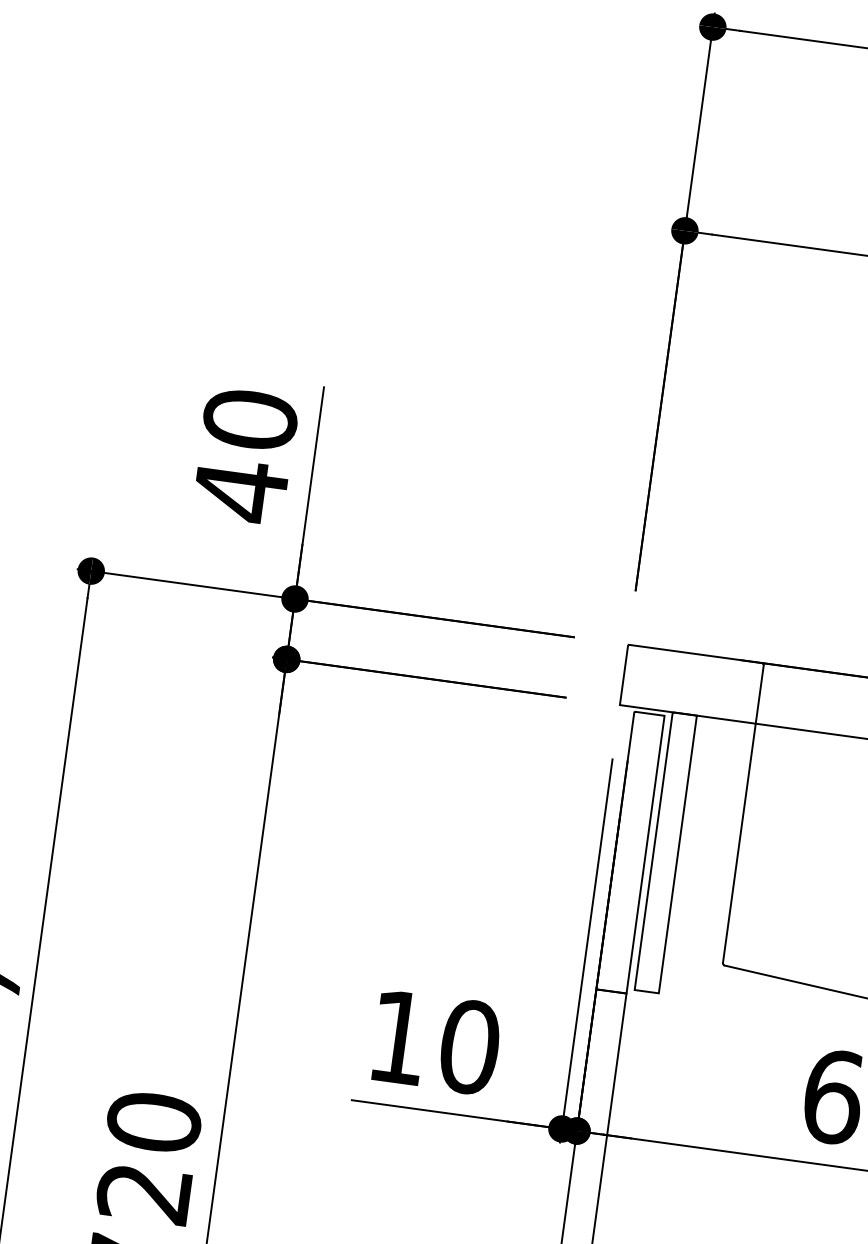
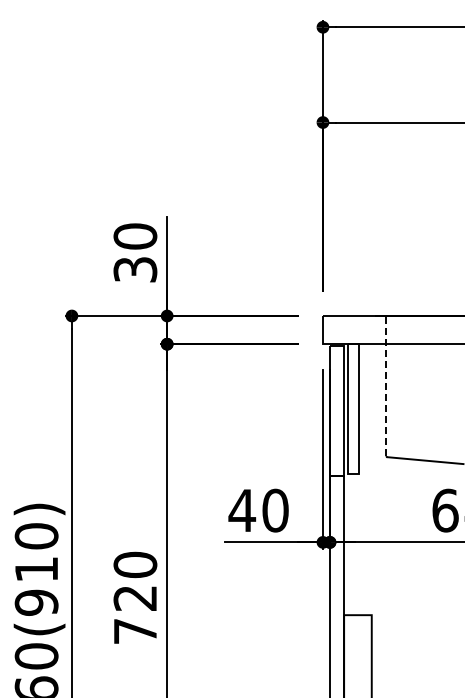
text: (240, 490) -> (135, 269), 40 -> 30
line: (743, 814) -> (386, 386), solid -> dashed
text: (399, 1037) -> (242, 510), 10 -> 40

